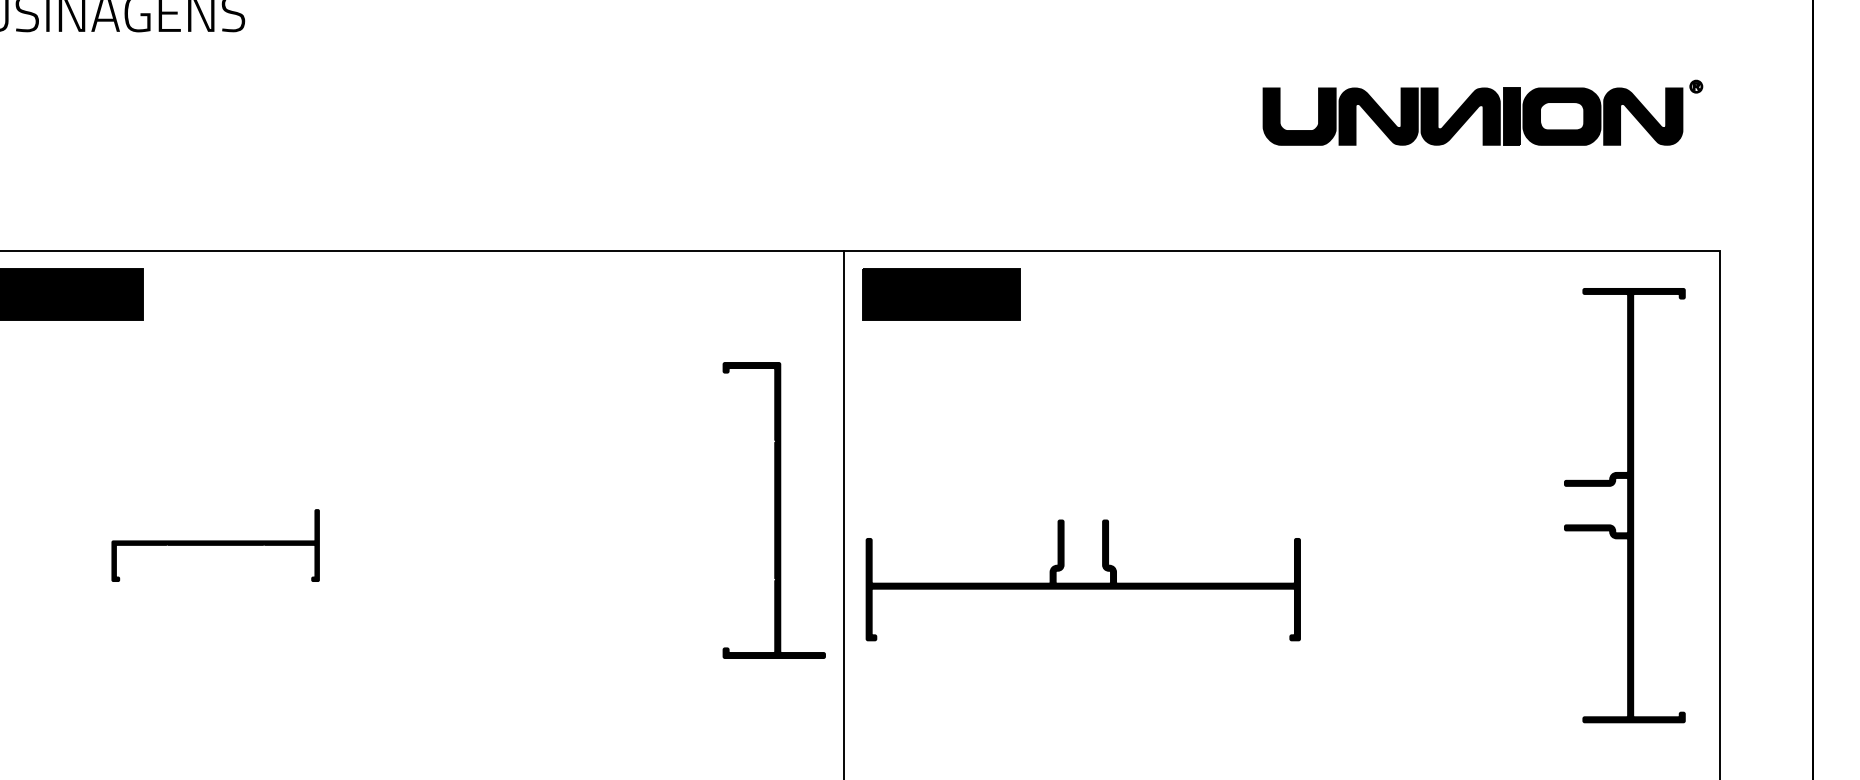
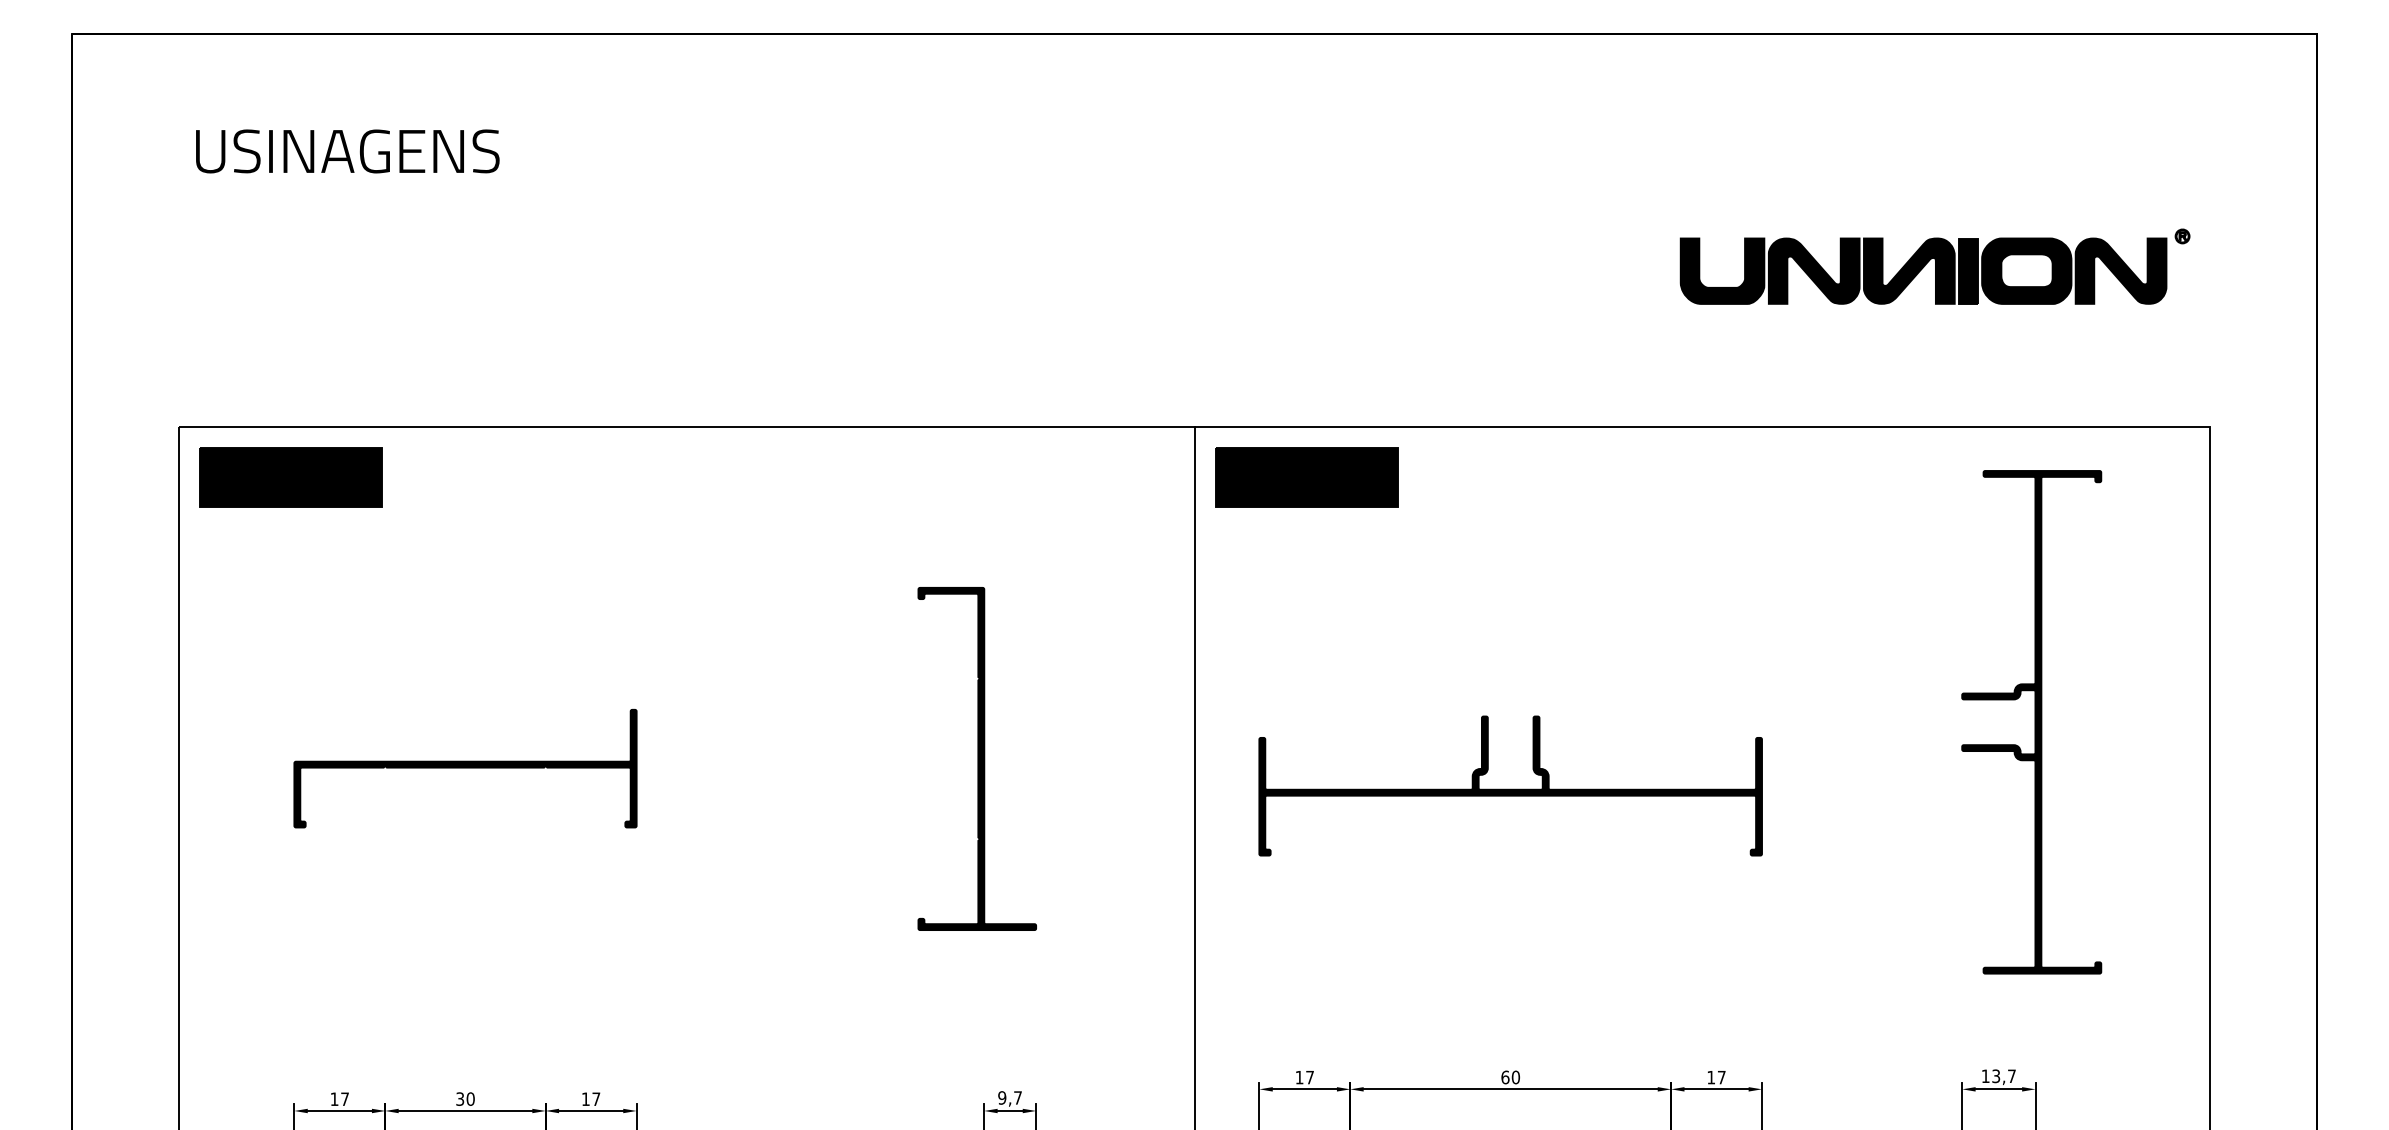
part: (1624, 505) -> (2031, 722), moved
part: (773, 510) -> (976, 758), moved
part: (215, 545) -> (465, 768), size x1.43
part: (1083, 579) -> (1510, 785), moved

